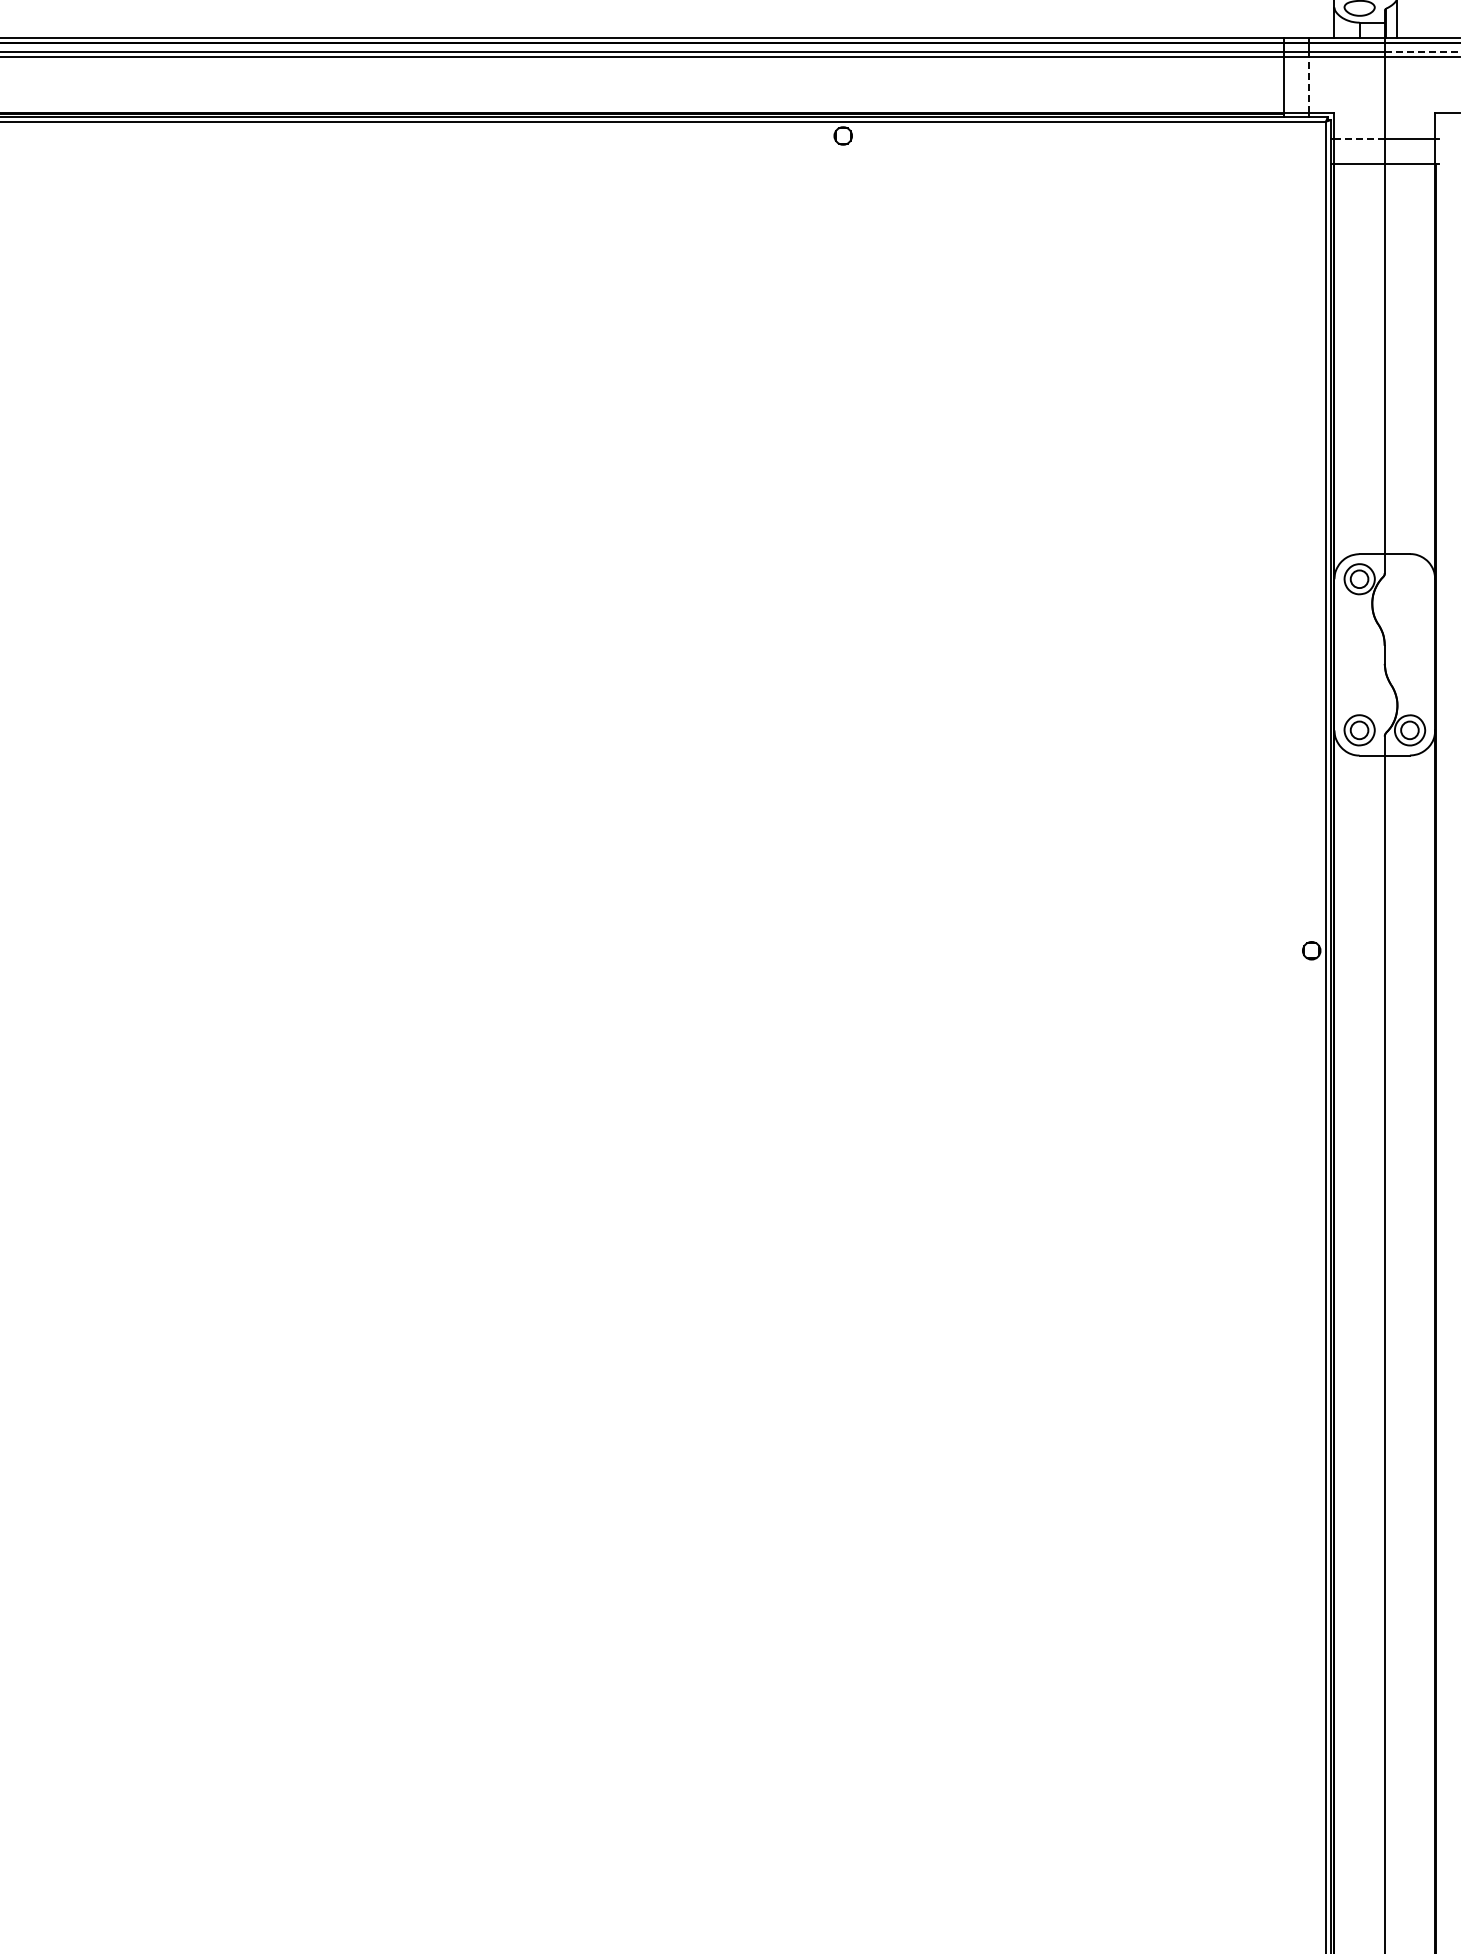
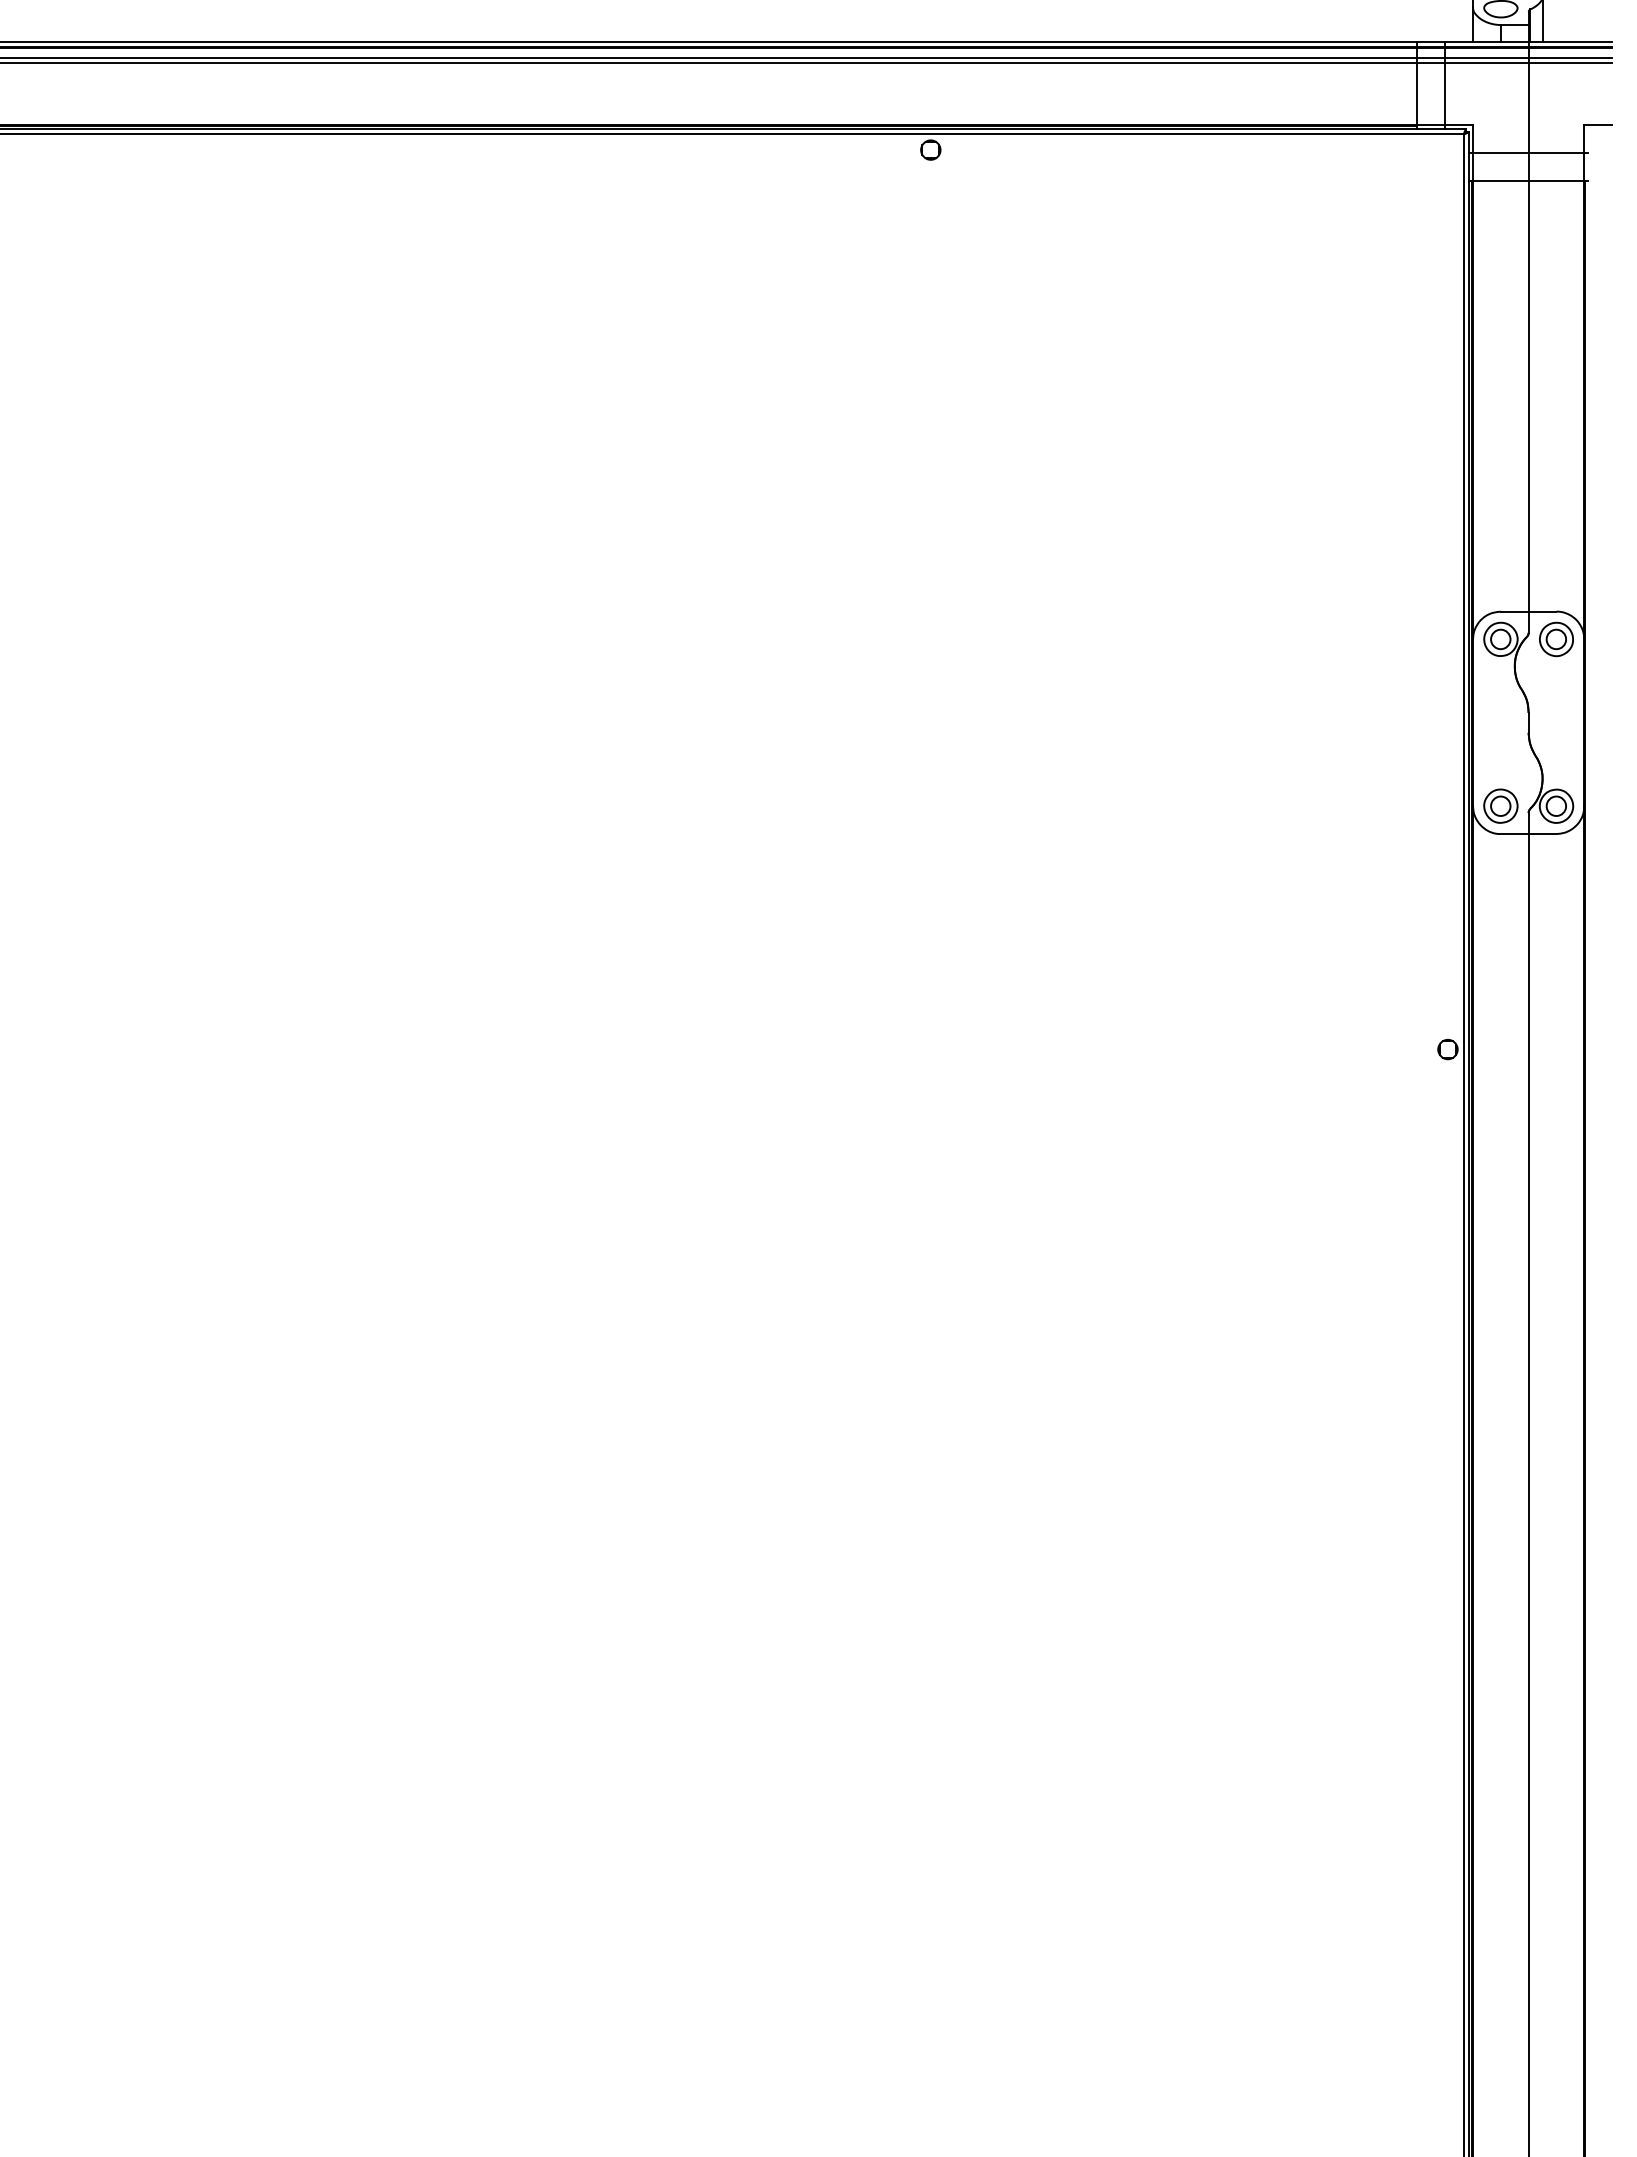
line: (1422, 52) -> (1570, 57), dashed -> solid
line: (1309, 84) -> (1445, 93), dashed -> solid
line: (1359, 138) -> (1500, 152), dashed -> solid
part: (1409, 579) -> (1555, 639), added

